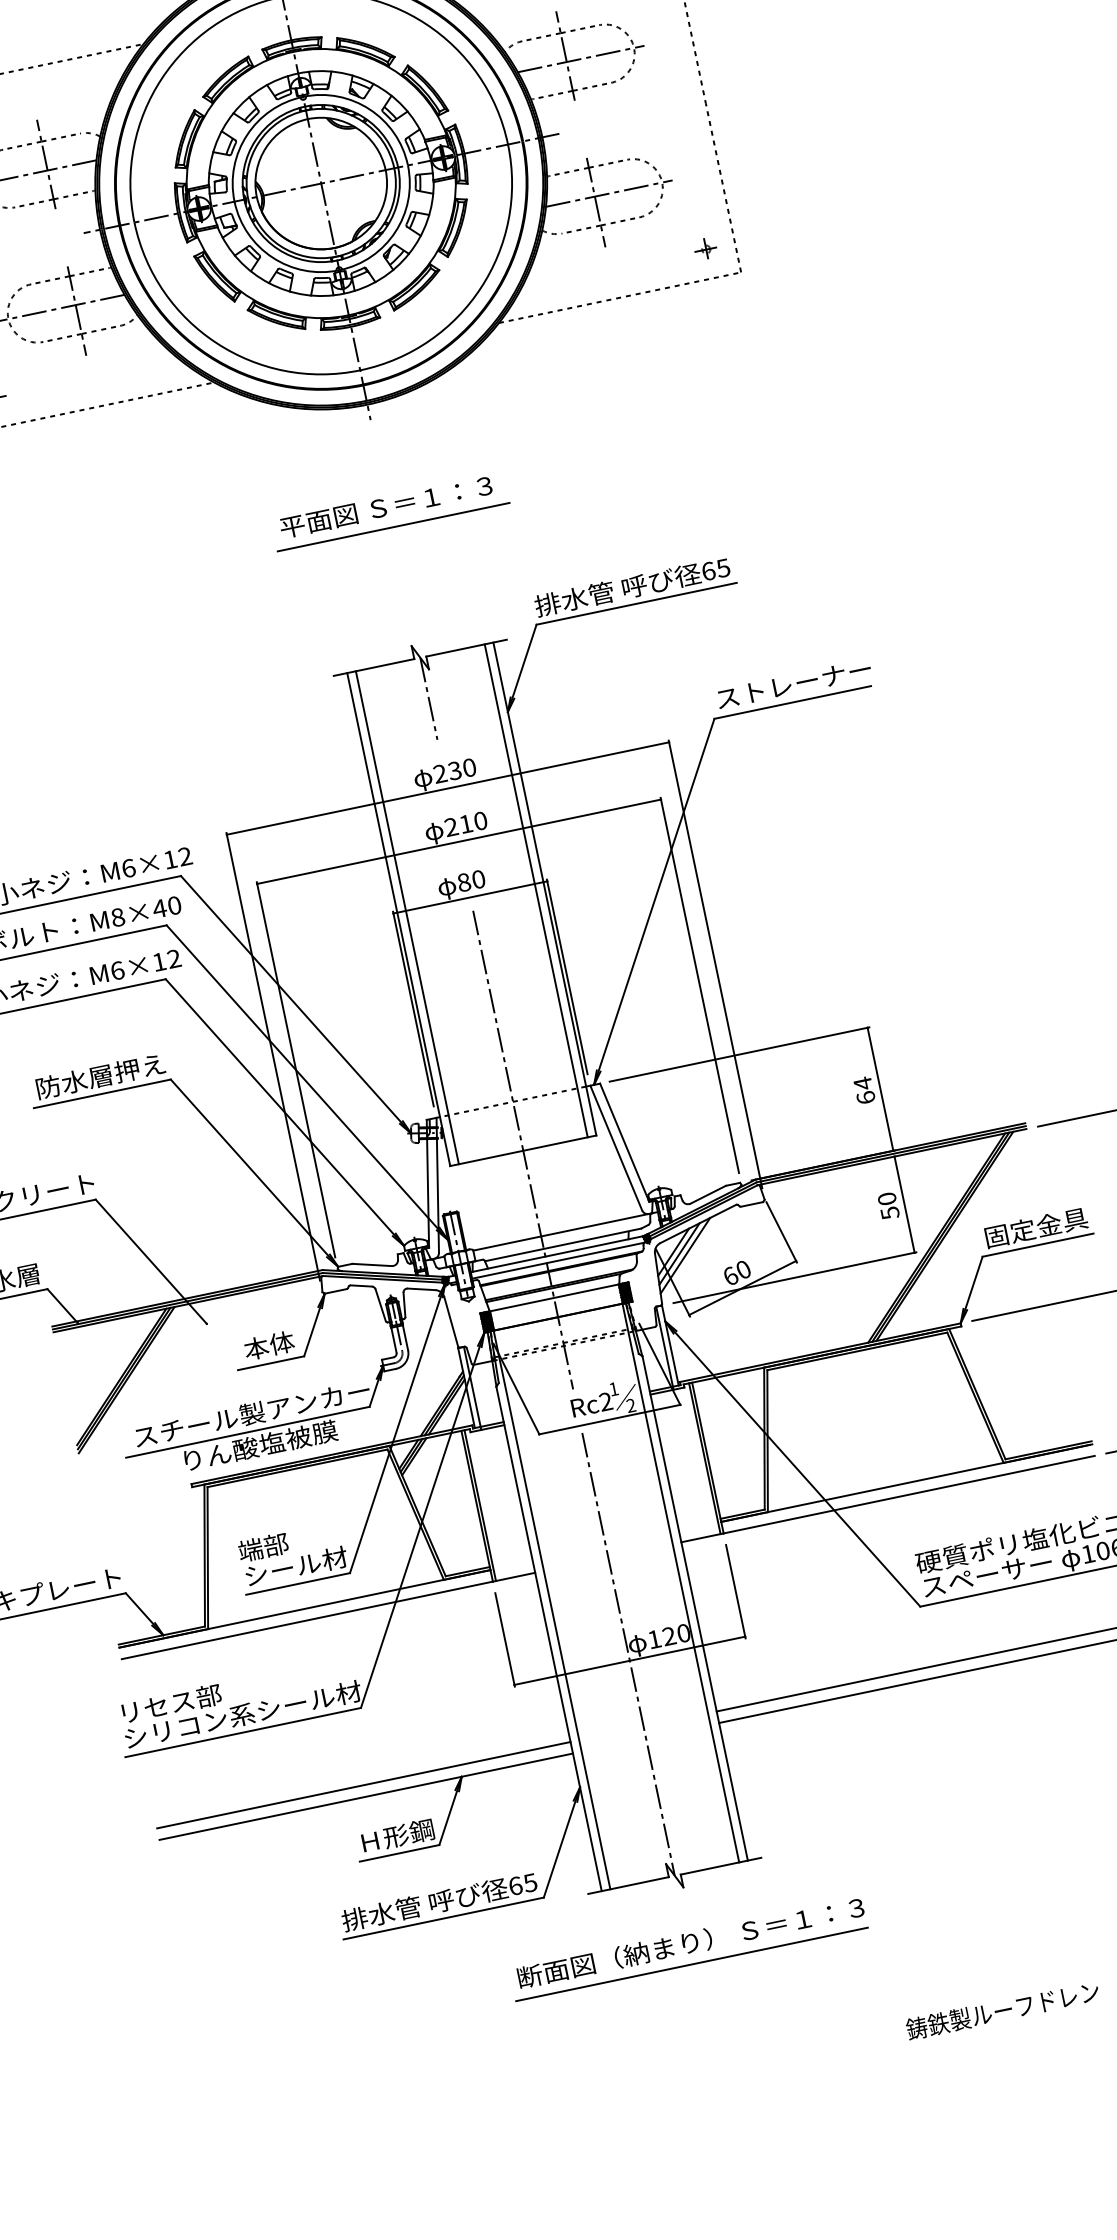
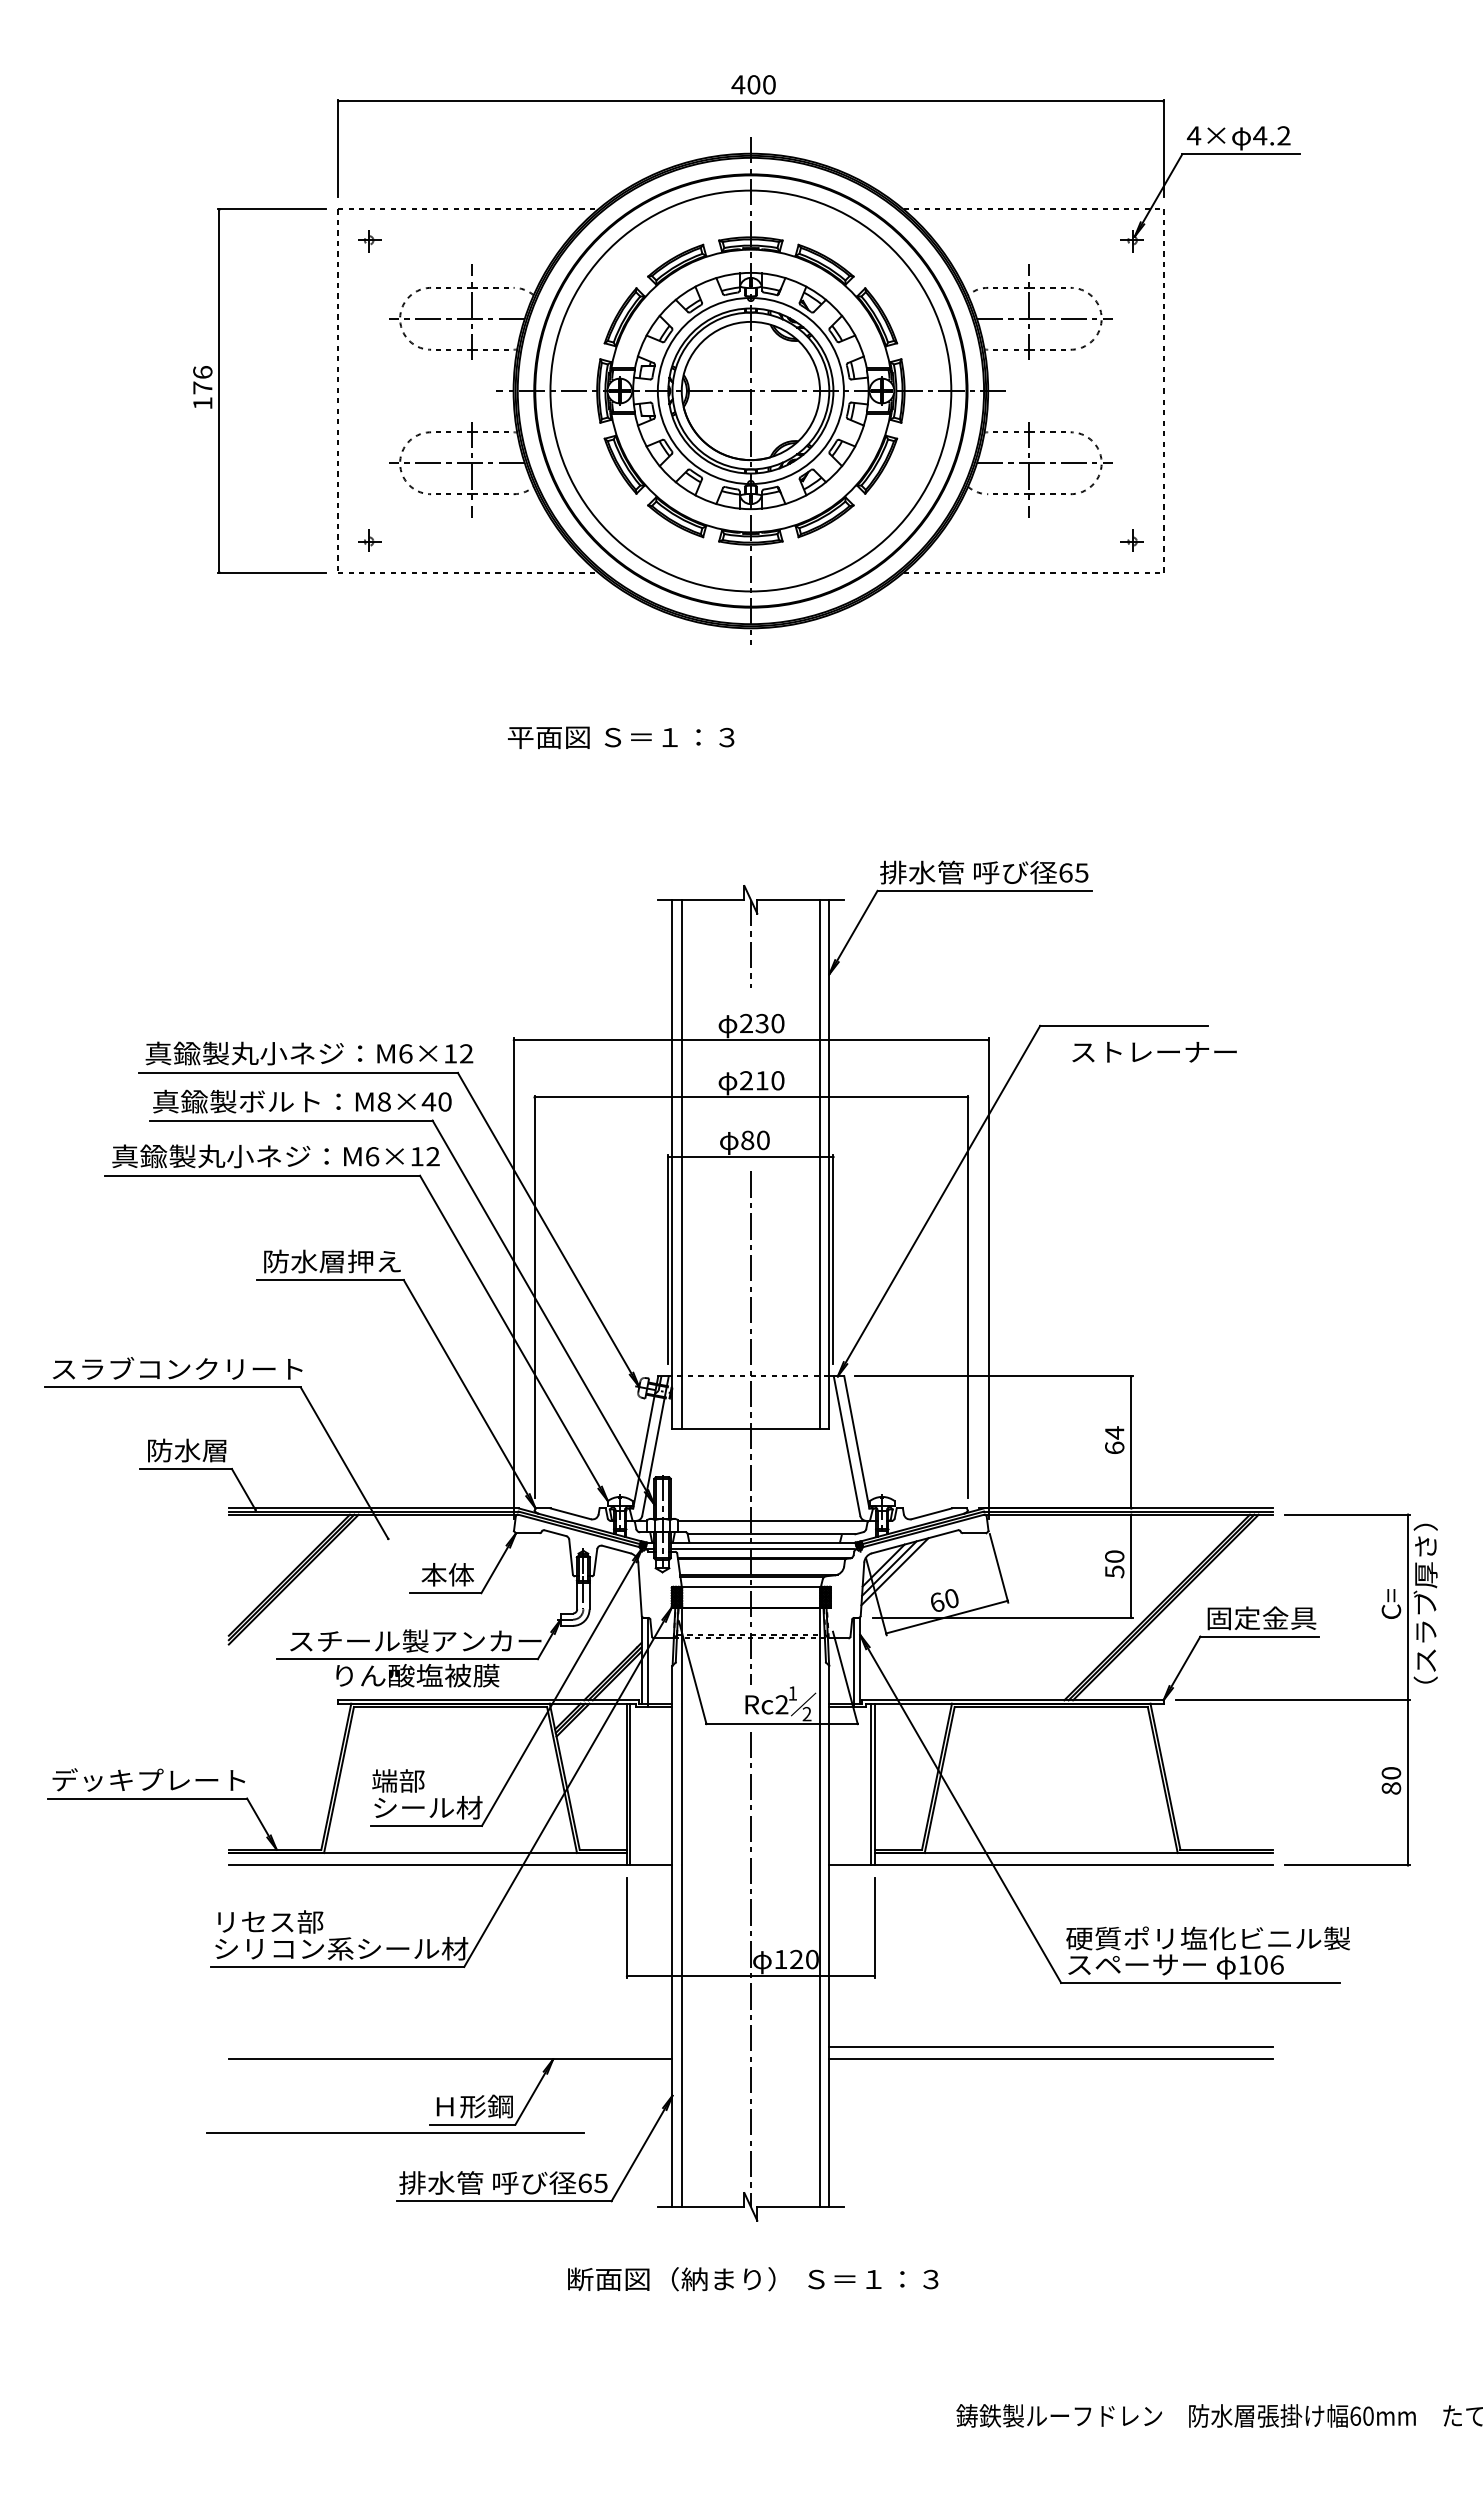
text: (386, 506) -> (621, 737), moved
line: (393, 526) -> (751, 759), removed
text: (794, 684) -> (1154, 1052), moved
line: (363, 1785) -> (450, 2047), removed
line: (691, 1964) -> (395, 2132), moved

